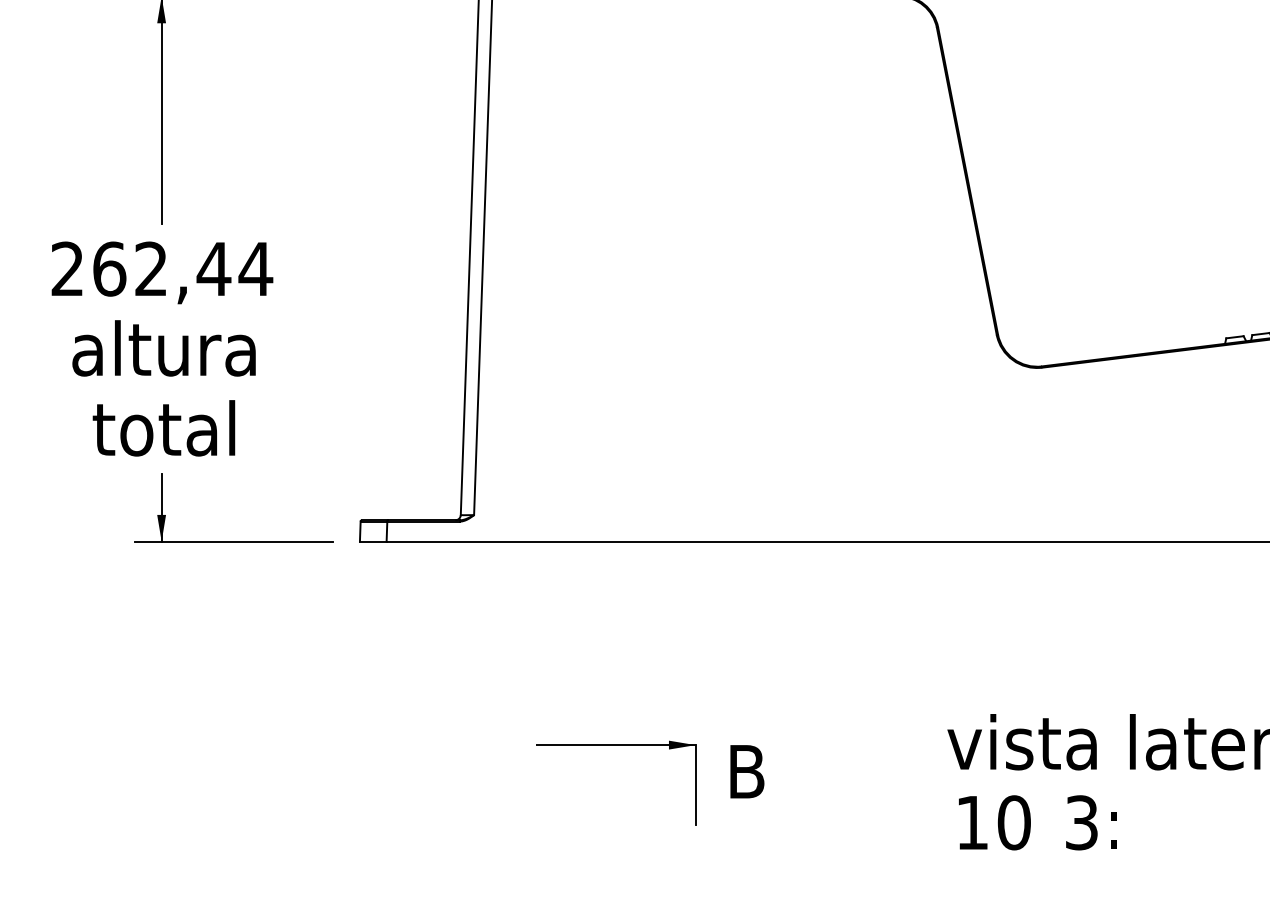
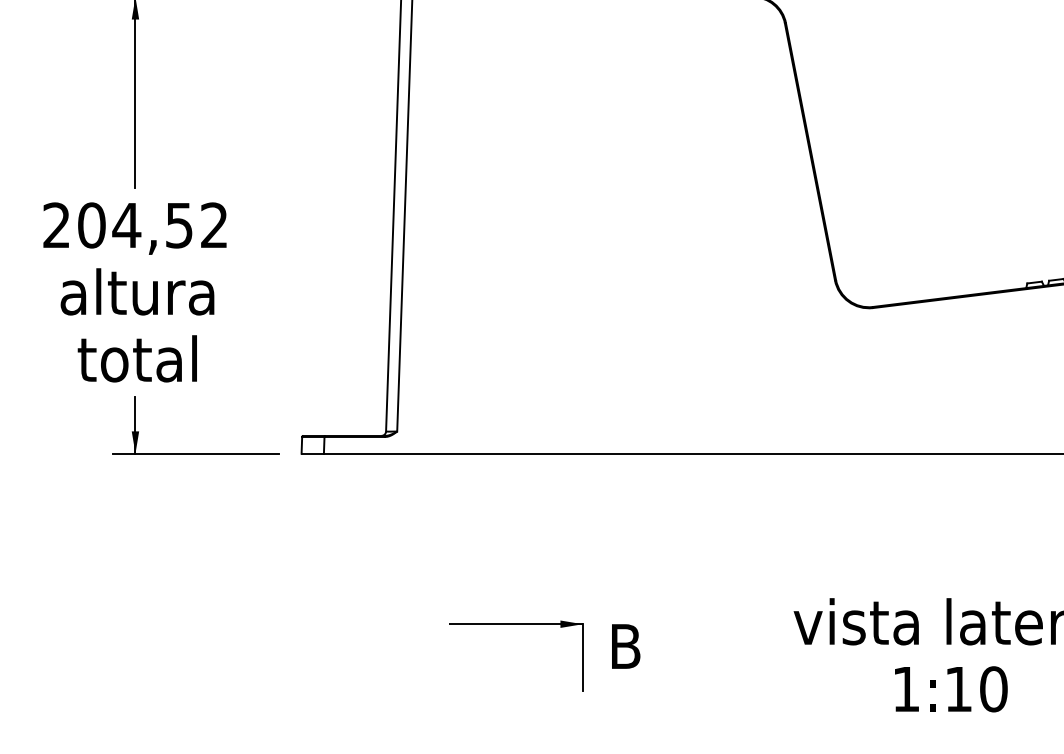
text: (183, 268) -> (153, 224), 262,44 -> 204,52
text: (994, 822) -> (977, 689), moved
text: (1081, 822) -> (906, 689), 3 -> 1

